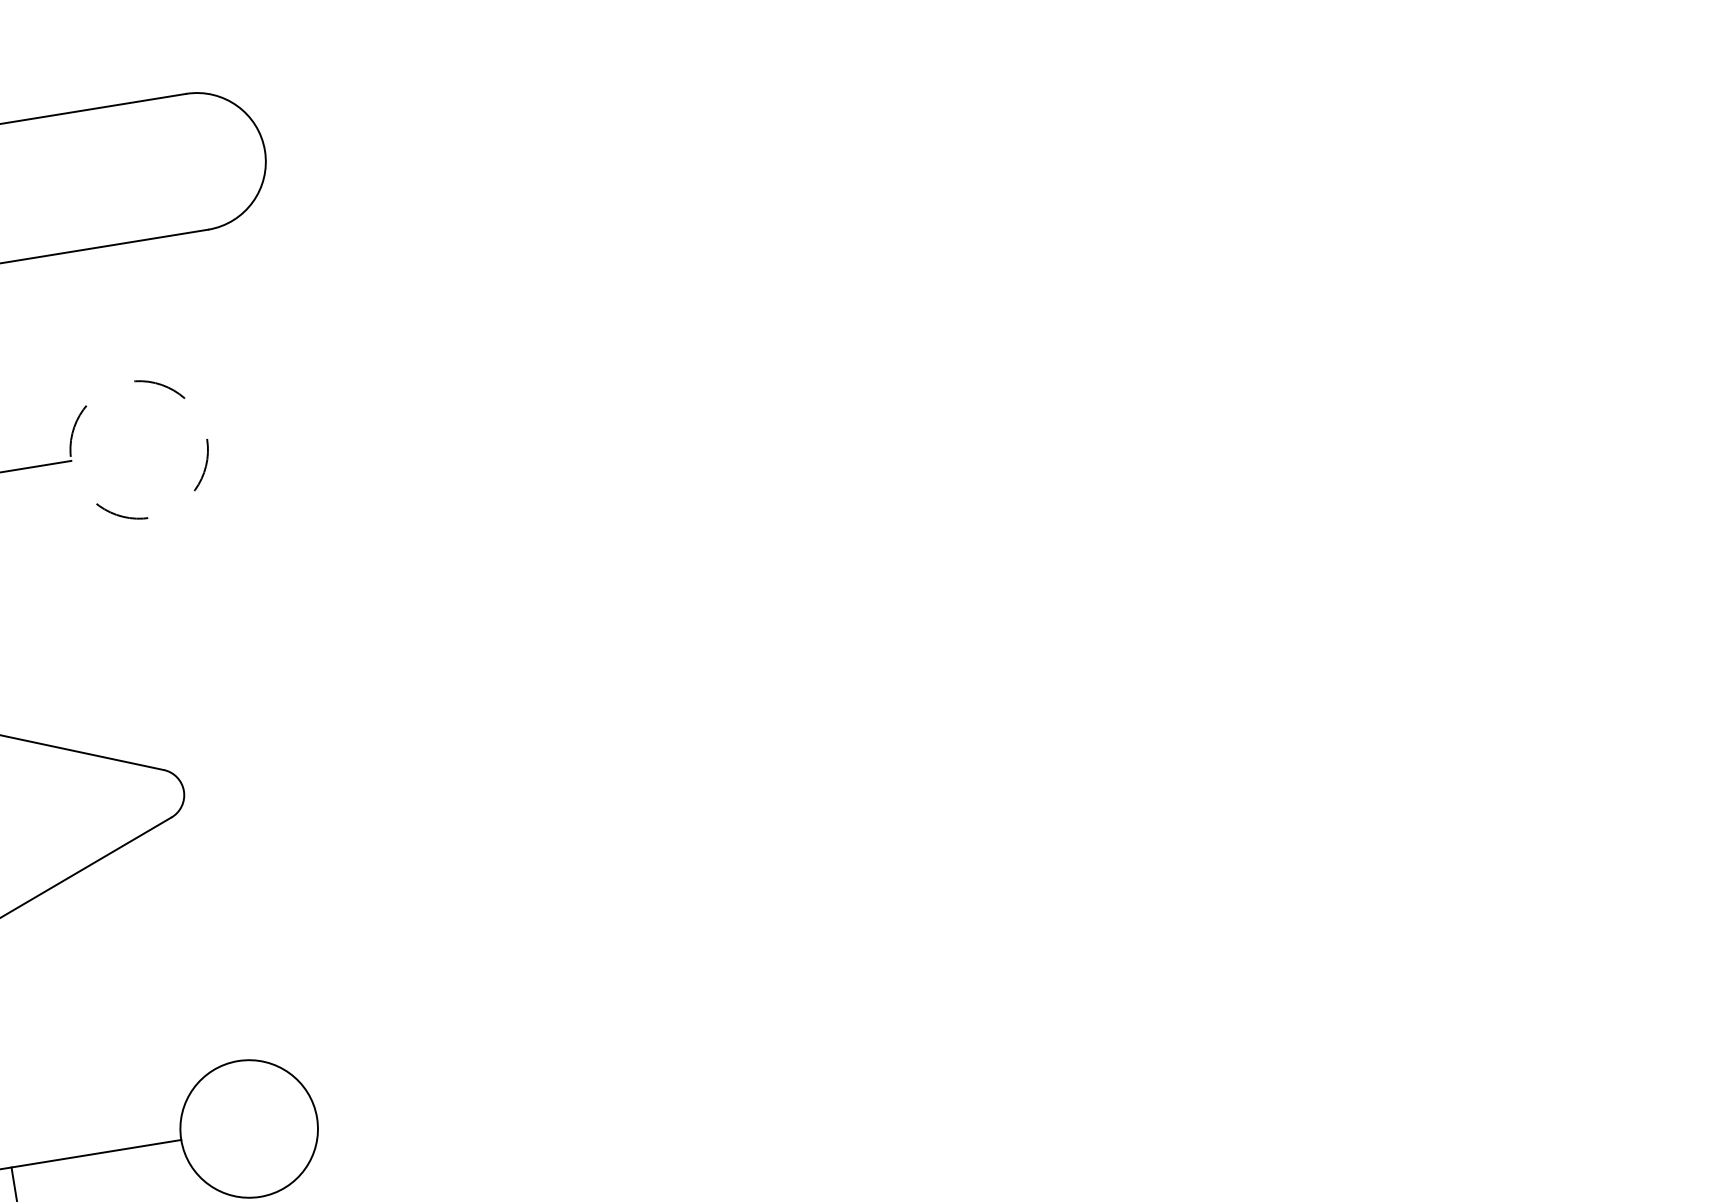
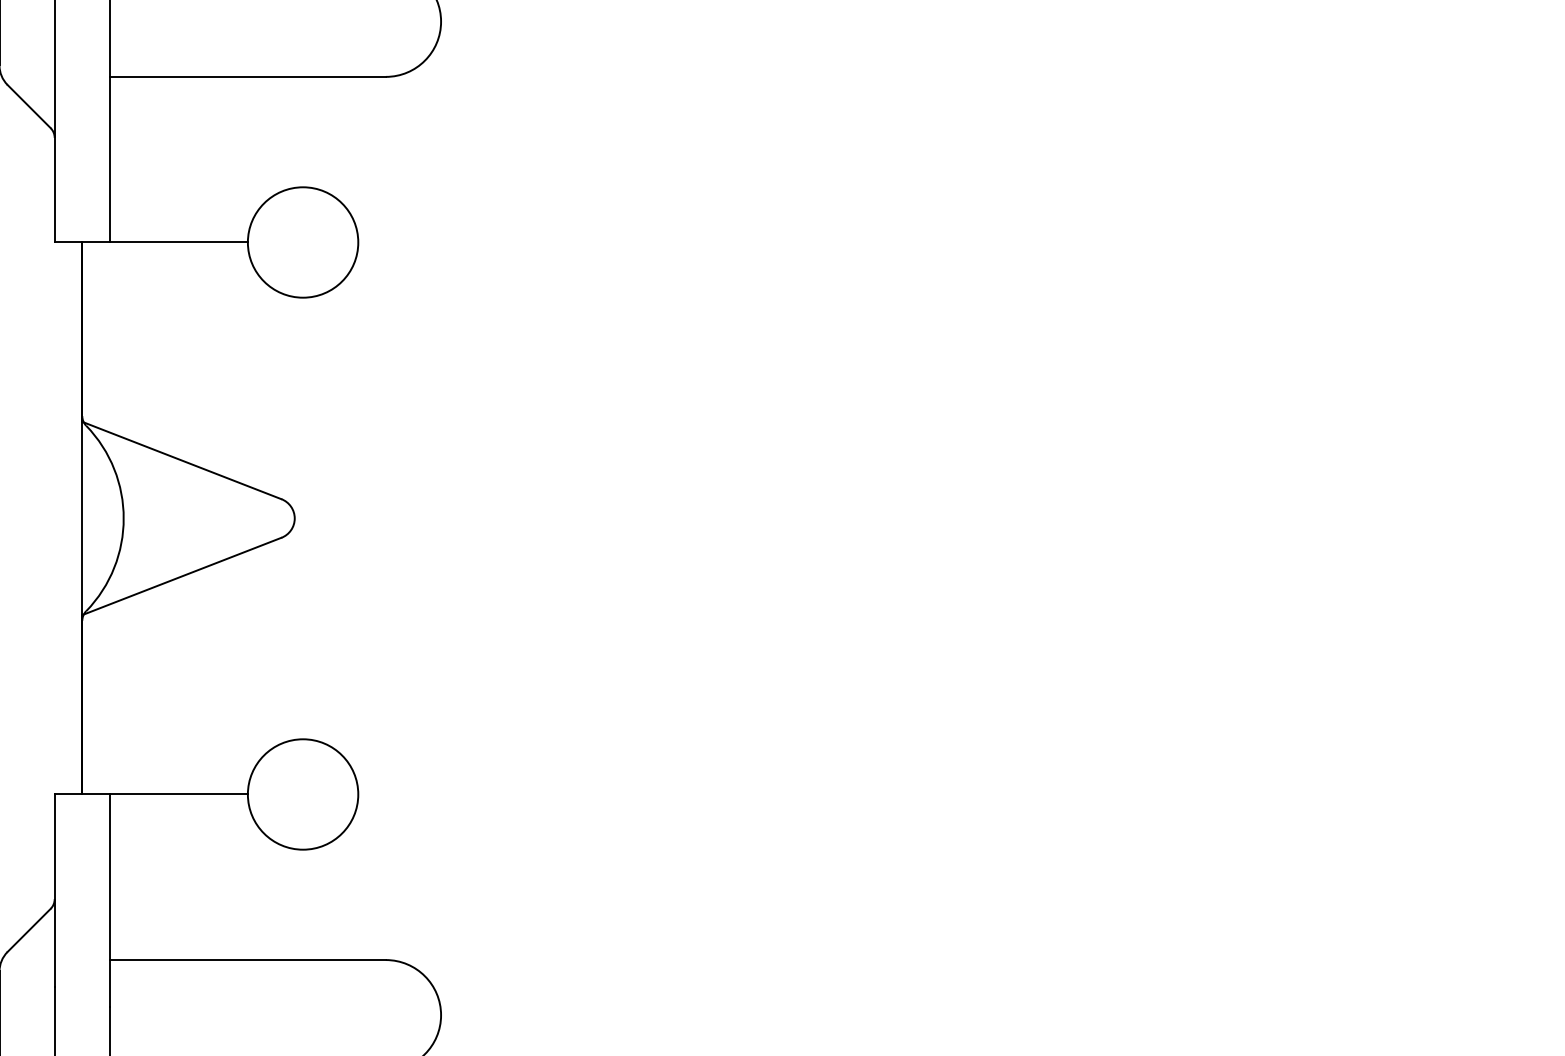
circle: (138, 450) -> (302, 242), dashed -> solid

